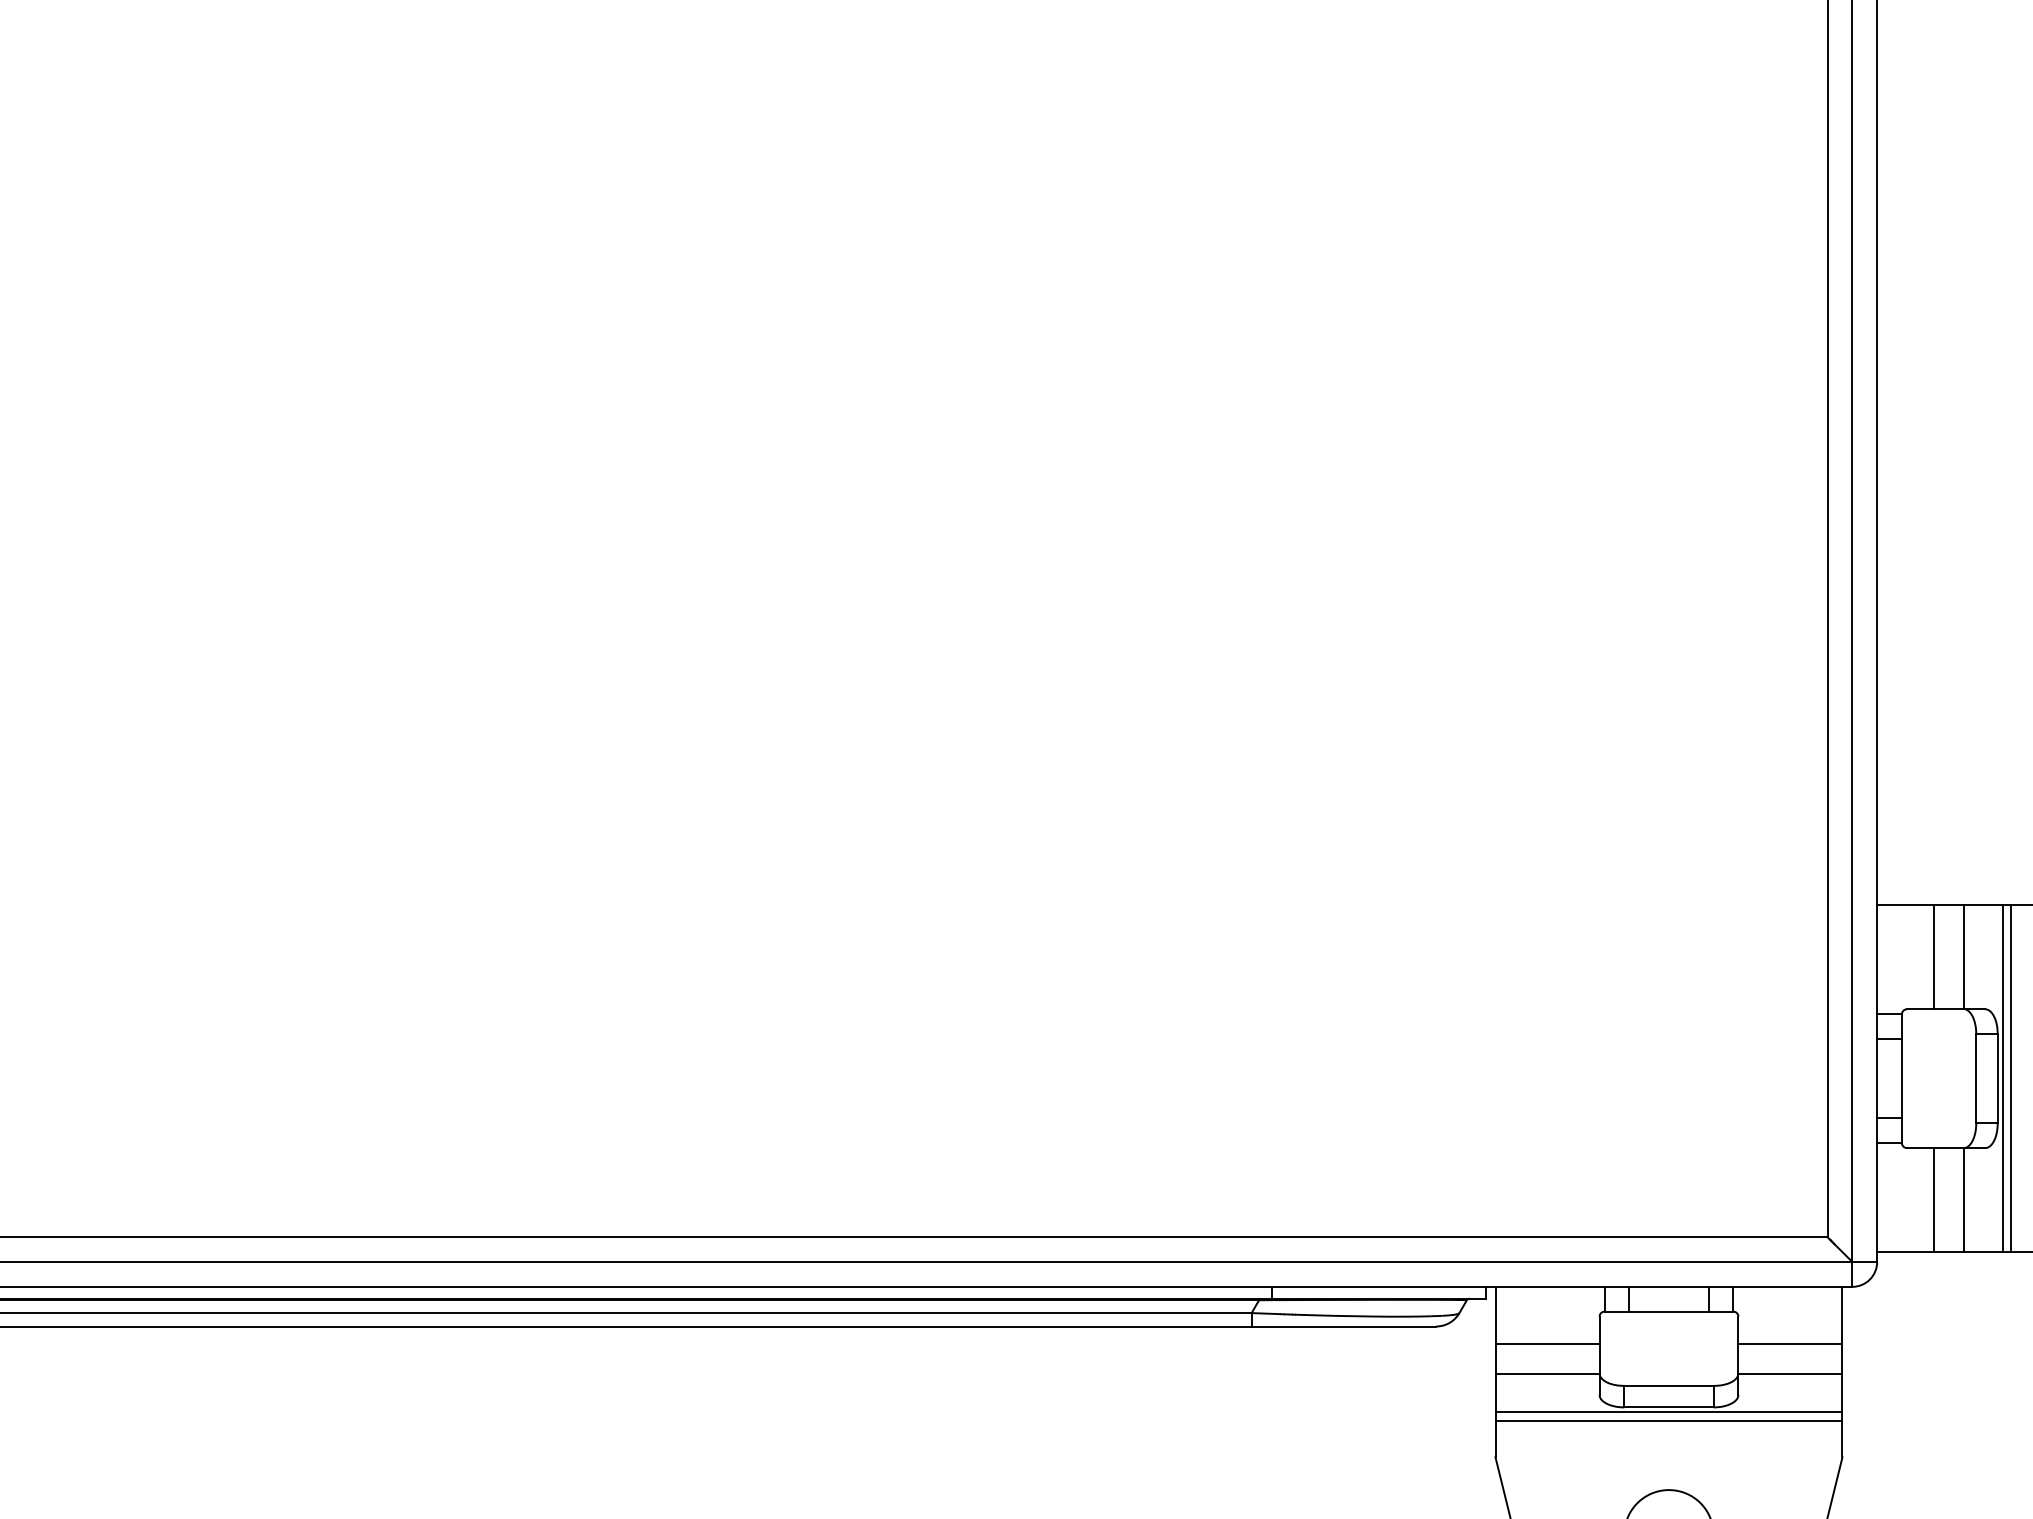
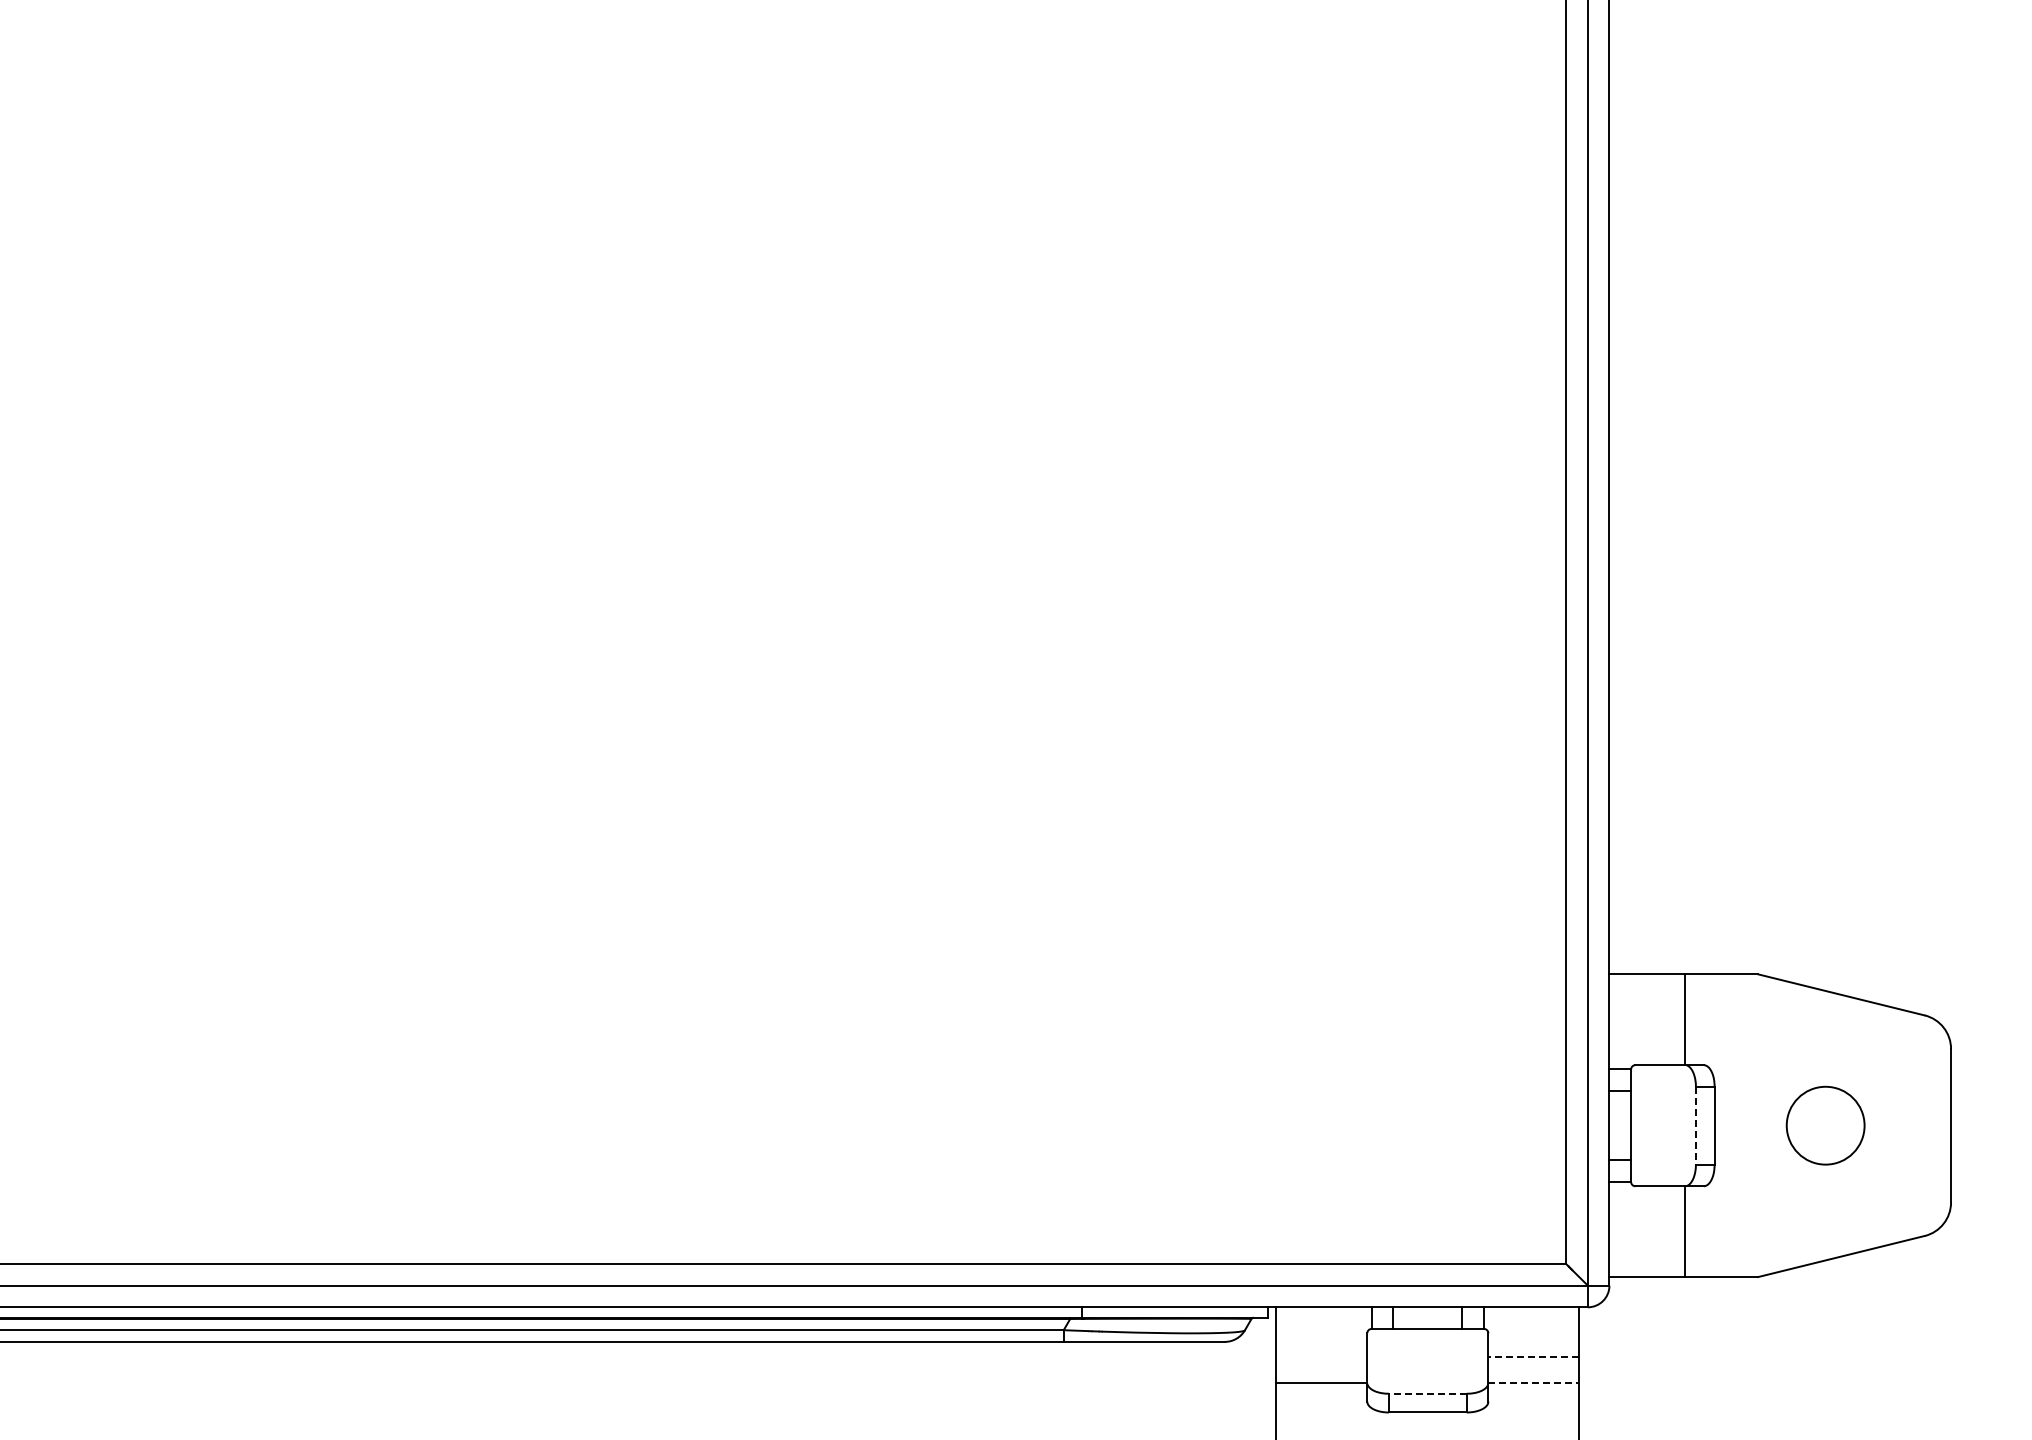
line: (1934, 956) -> (1659, 1019), removed
line: (1975, 1078) -> (1695, 1125), solid -> dashed
line: (2003, 1078) -> (1719, 1125), removed
line: (2011, 1078) -> (1726, 1125), removed
line: (1934, 1199) -> (1659, 1231), removed
line: (1547, 1343) -> (1321, 1356), removed
line: (1790, 1343) -> (1533, 1356), solid -> dashed
line: (1791, 1374) -> (1534, 1383), solid -> dashed
line: (1668, 1385) -> (1427, 1393), solid -> dashed
line: (1668, 1411) -> (1427, 1416), removed
line: (1668, 1421) -> (1427, 1424), removed

